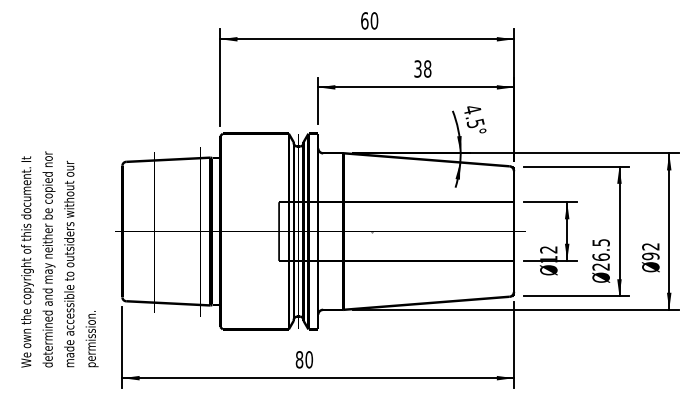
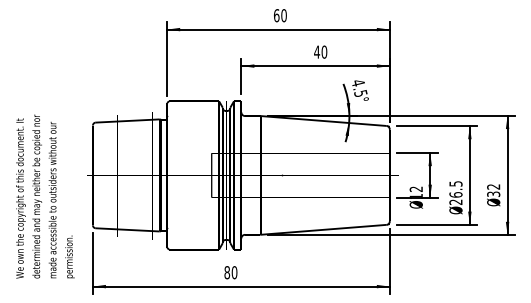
text: (422, 68) -> (320, 51), 38 -> 40
text: (650, 256) -> (493, 194), 92 -> 32

